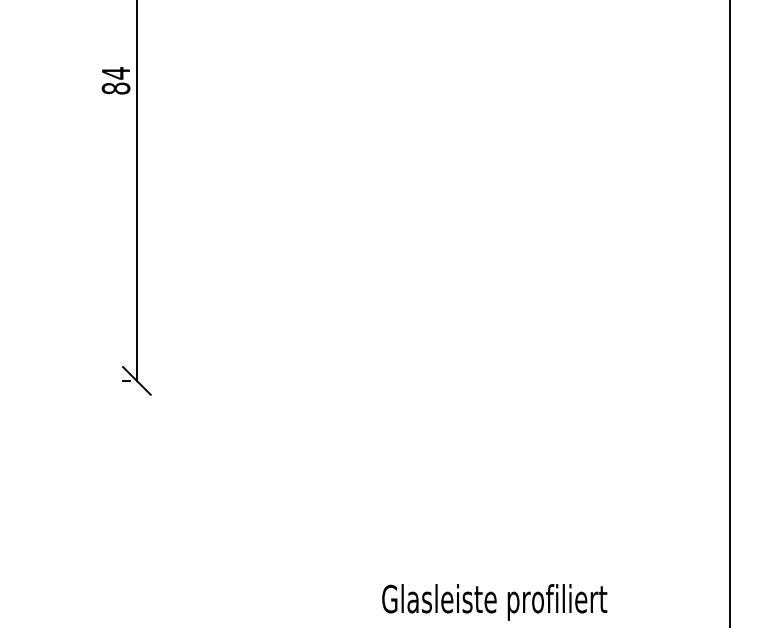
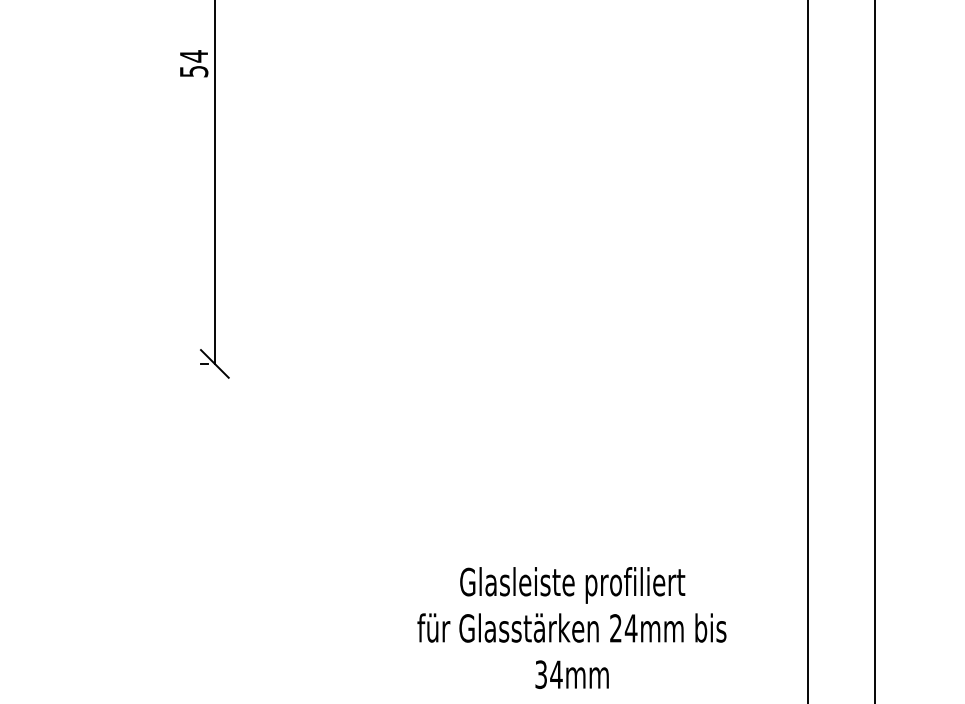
text: (115, 88) -> (193, 71), 84 -> 54

